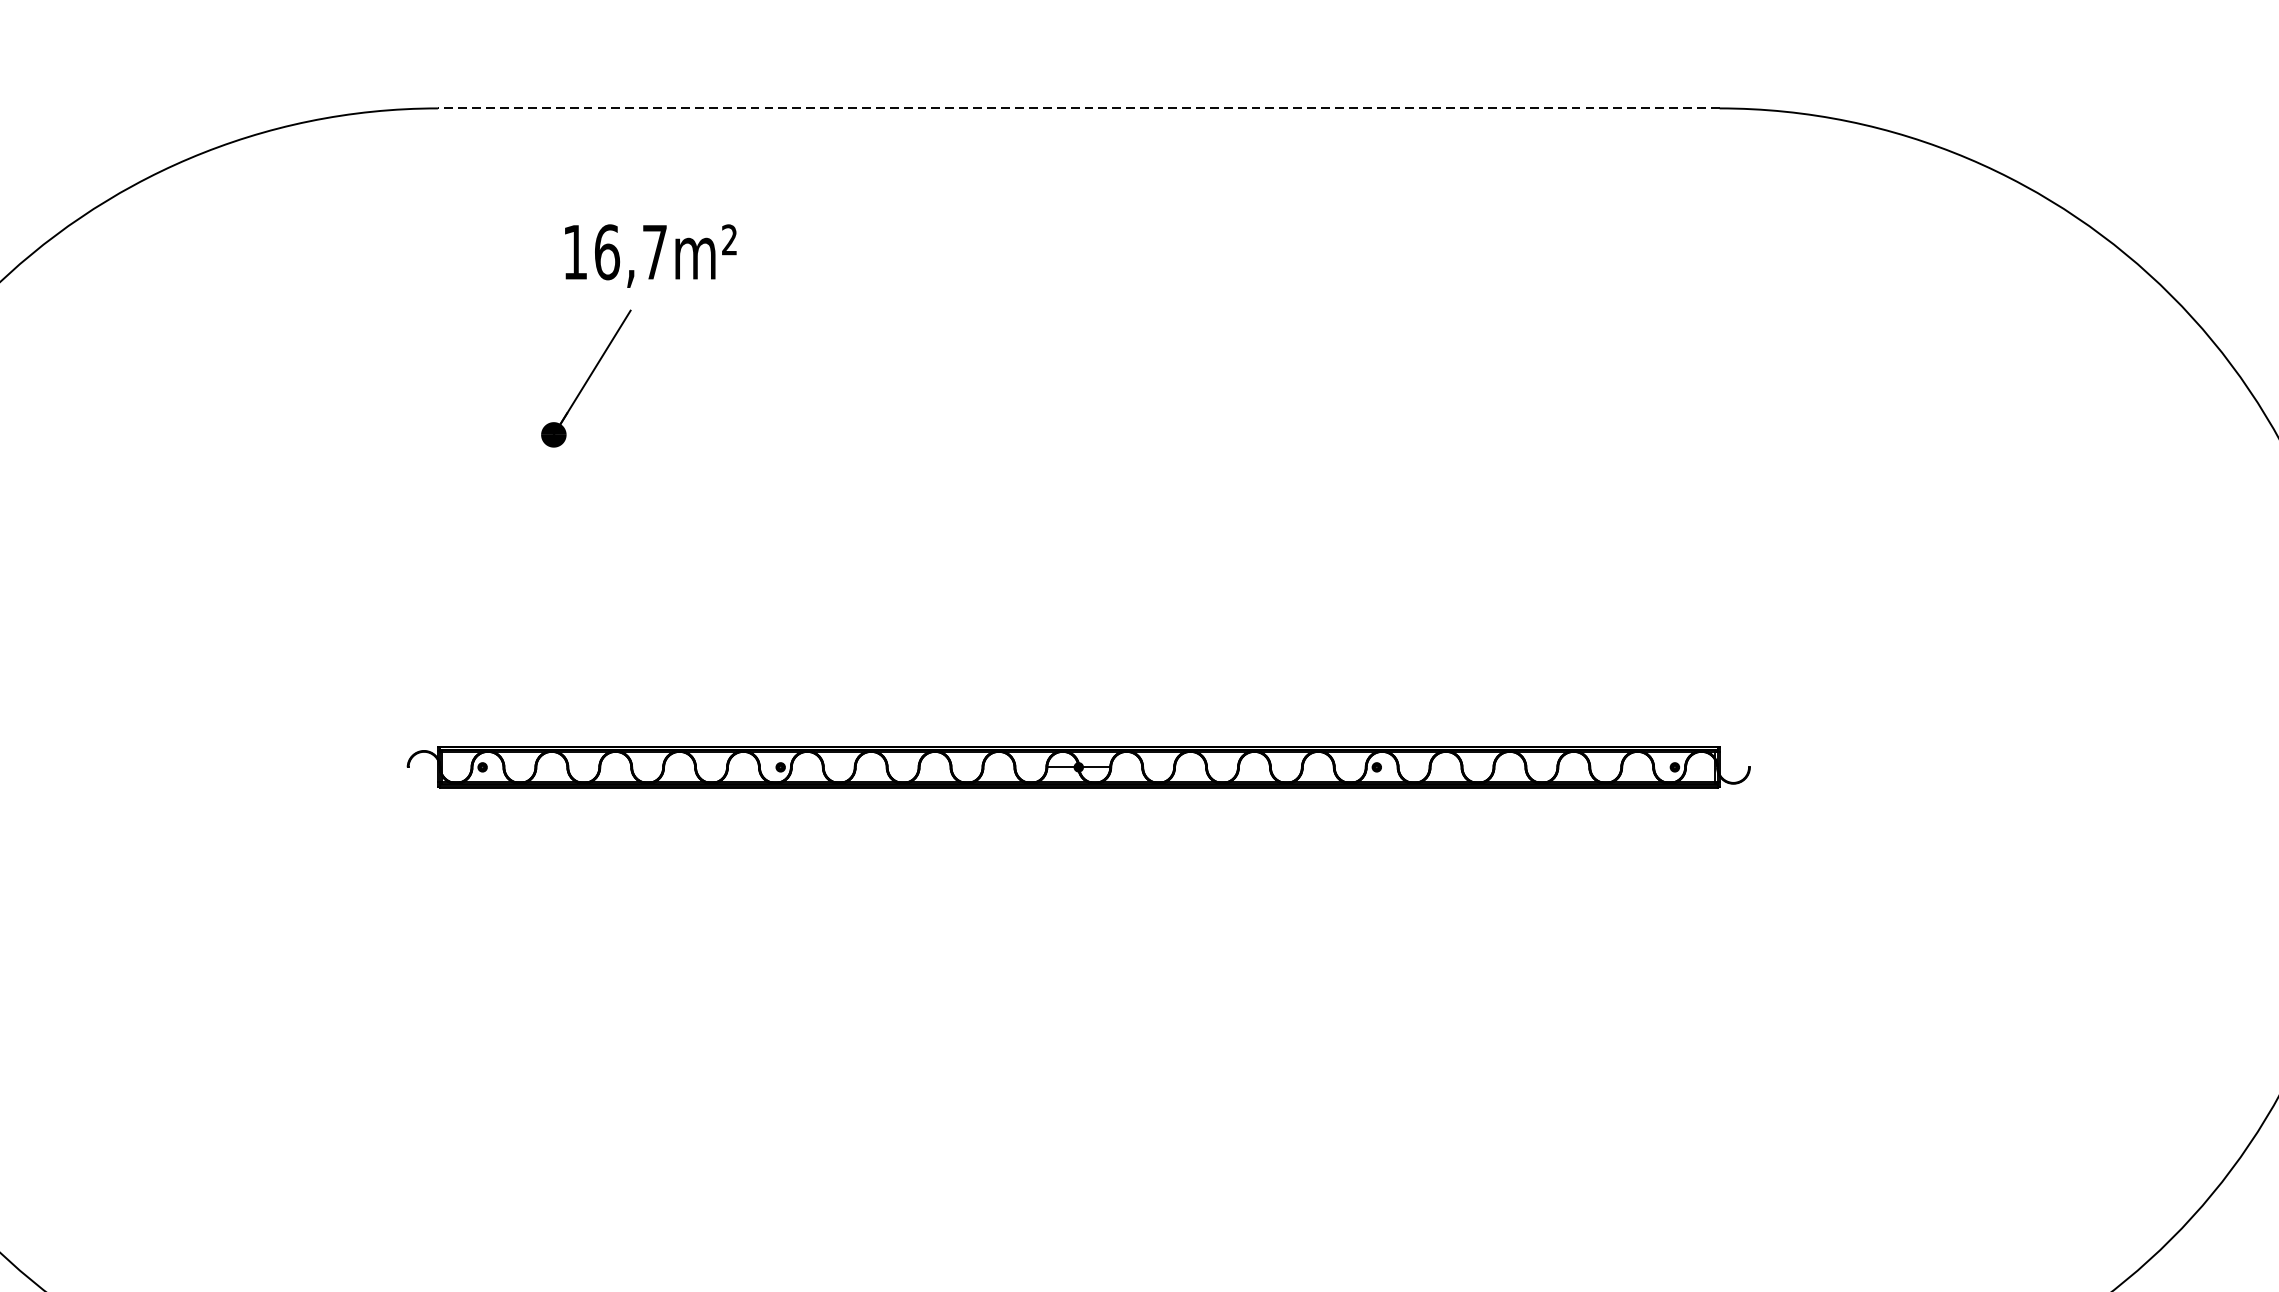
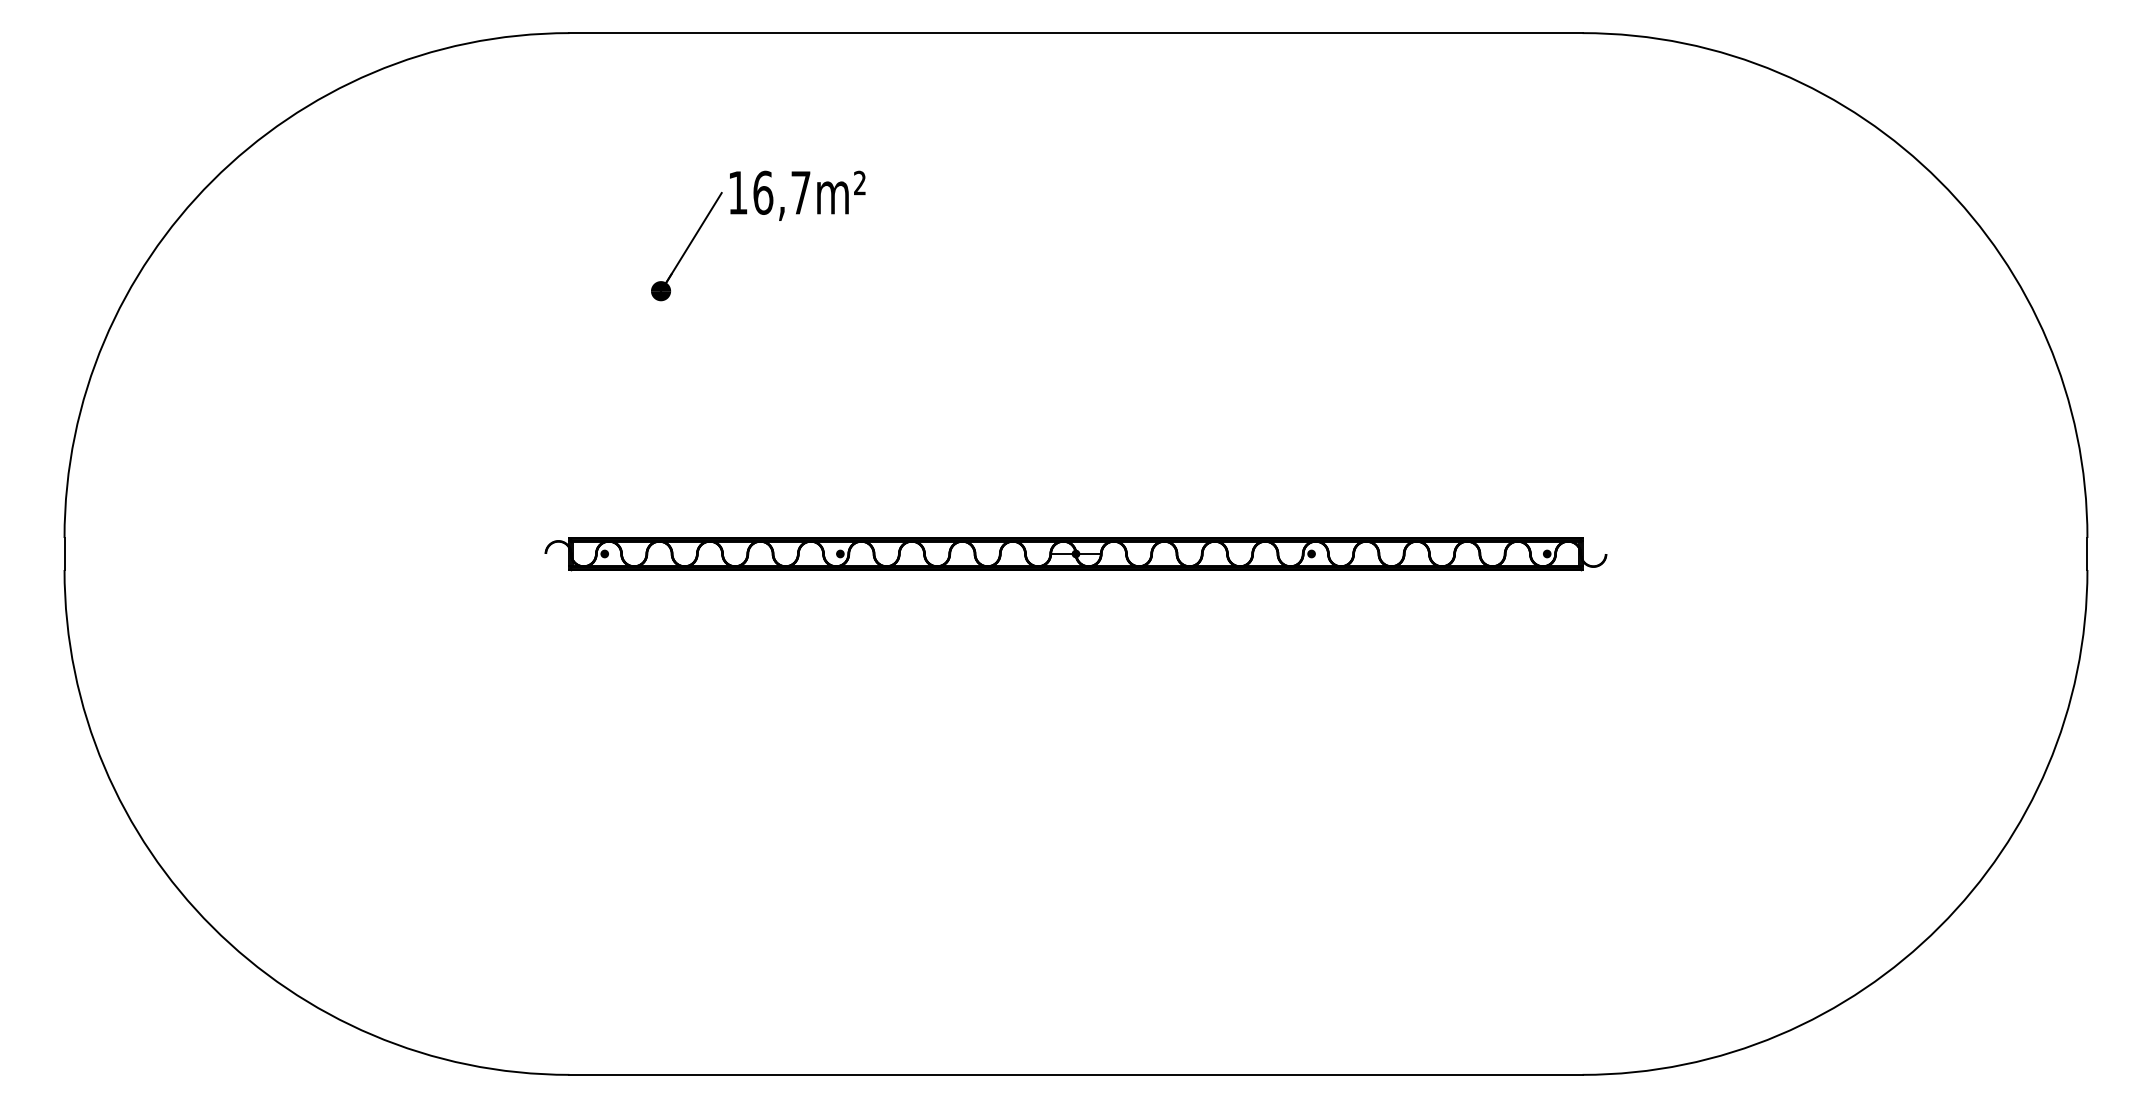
line: (1079, 108) -> (1076, 33), dashed -> solid
text: (650, 255) -> (797, 195), moved

